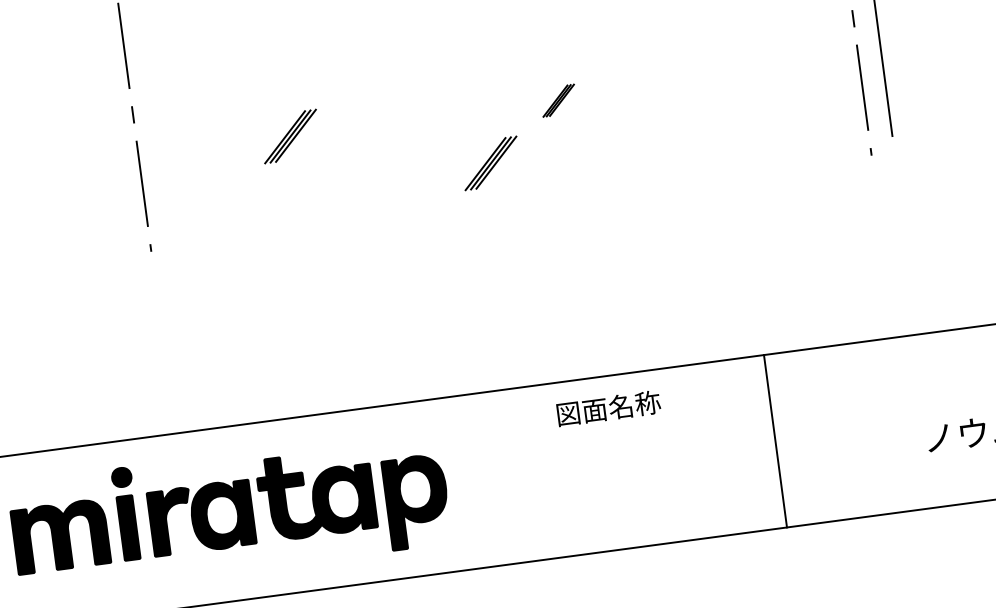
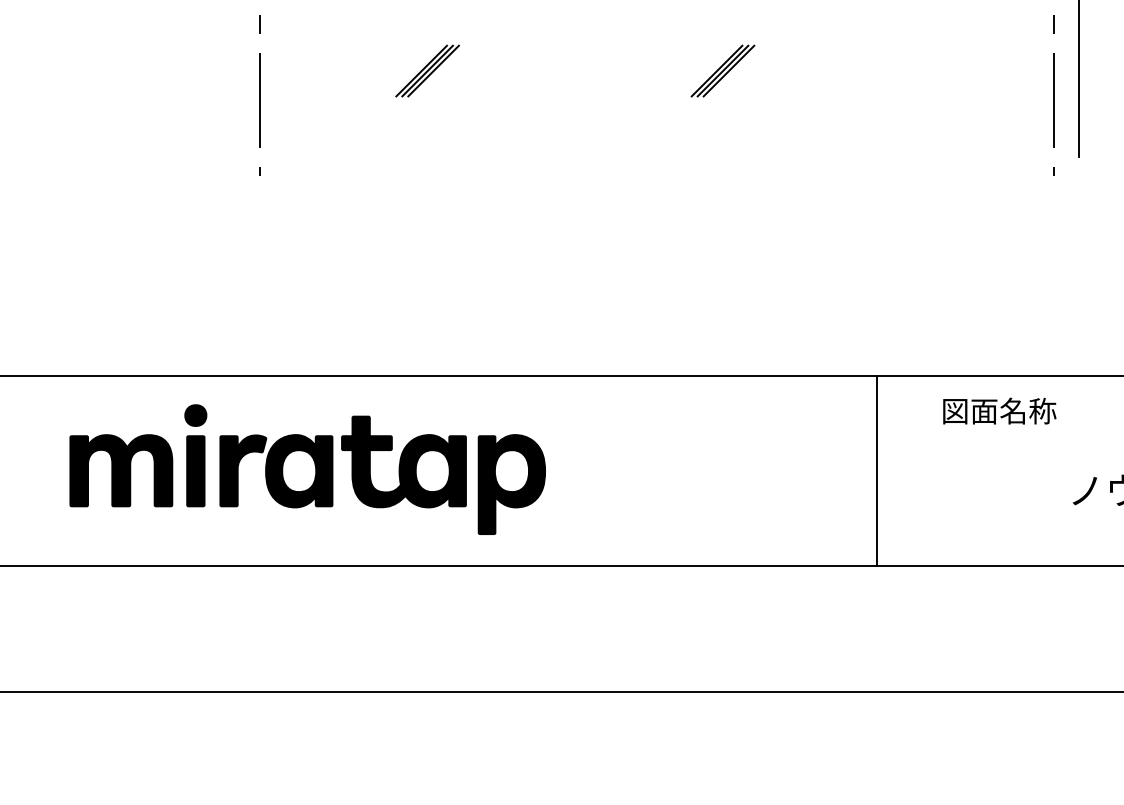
part: (558, 100) -> (722, 70), size x1.67
part: (490, 162) -> (640, 128), removed
text: (608, 407) -> (999, 410), moved
line: (775, 440) -> (877, 470), moved

